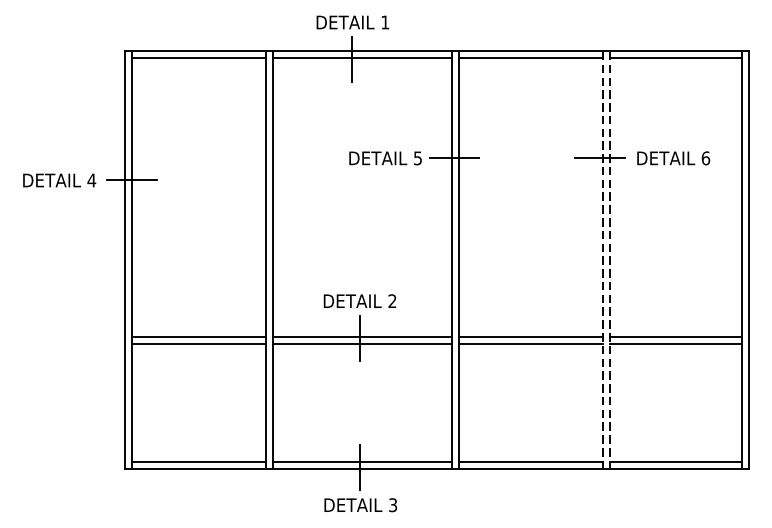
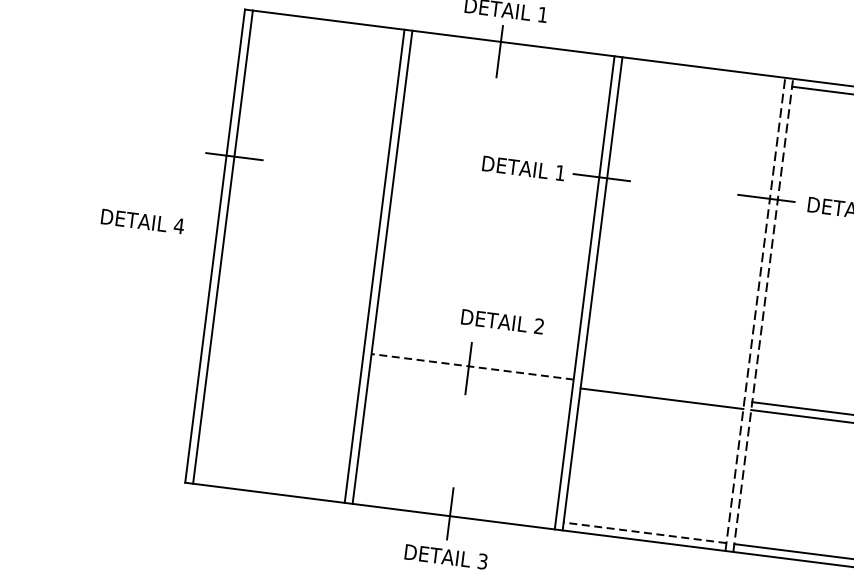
line: (199, 57) -> (327, 27), removed
line: (362, 57) -> (512, 51), removed
line: (531, 57) -> (703, 75), removed
text: (417, 158) -> (559, 173), 5 -> 1
text: (59, 180) -> (142, 221), moved
text: (359, 300) -> (502, 320), moved
line: (199, 336) -> (288, 343), removed
line: (362, 336) -> (472, 366), solid -> dashed
line: (531, 336) -> (663, 390), removed
line: (199, 343) -> (287, 351), removed
line: (362, 343) -> (471, 374), removed
line: (199, 462) -> (270, 485), removed
line: (362, 462) -> (454, 508), removed
line: (530, 462) -> (644, 532), solid -> dashed

